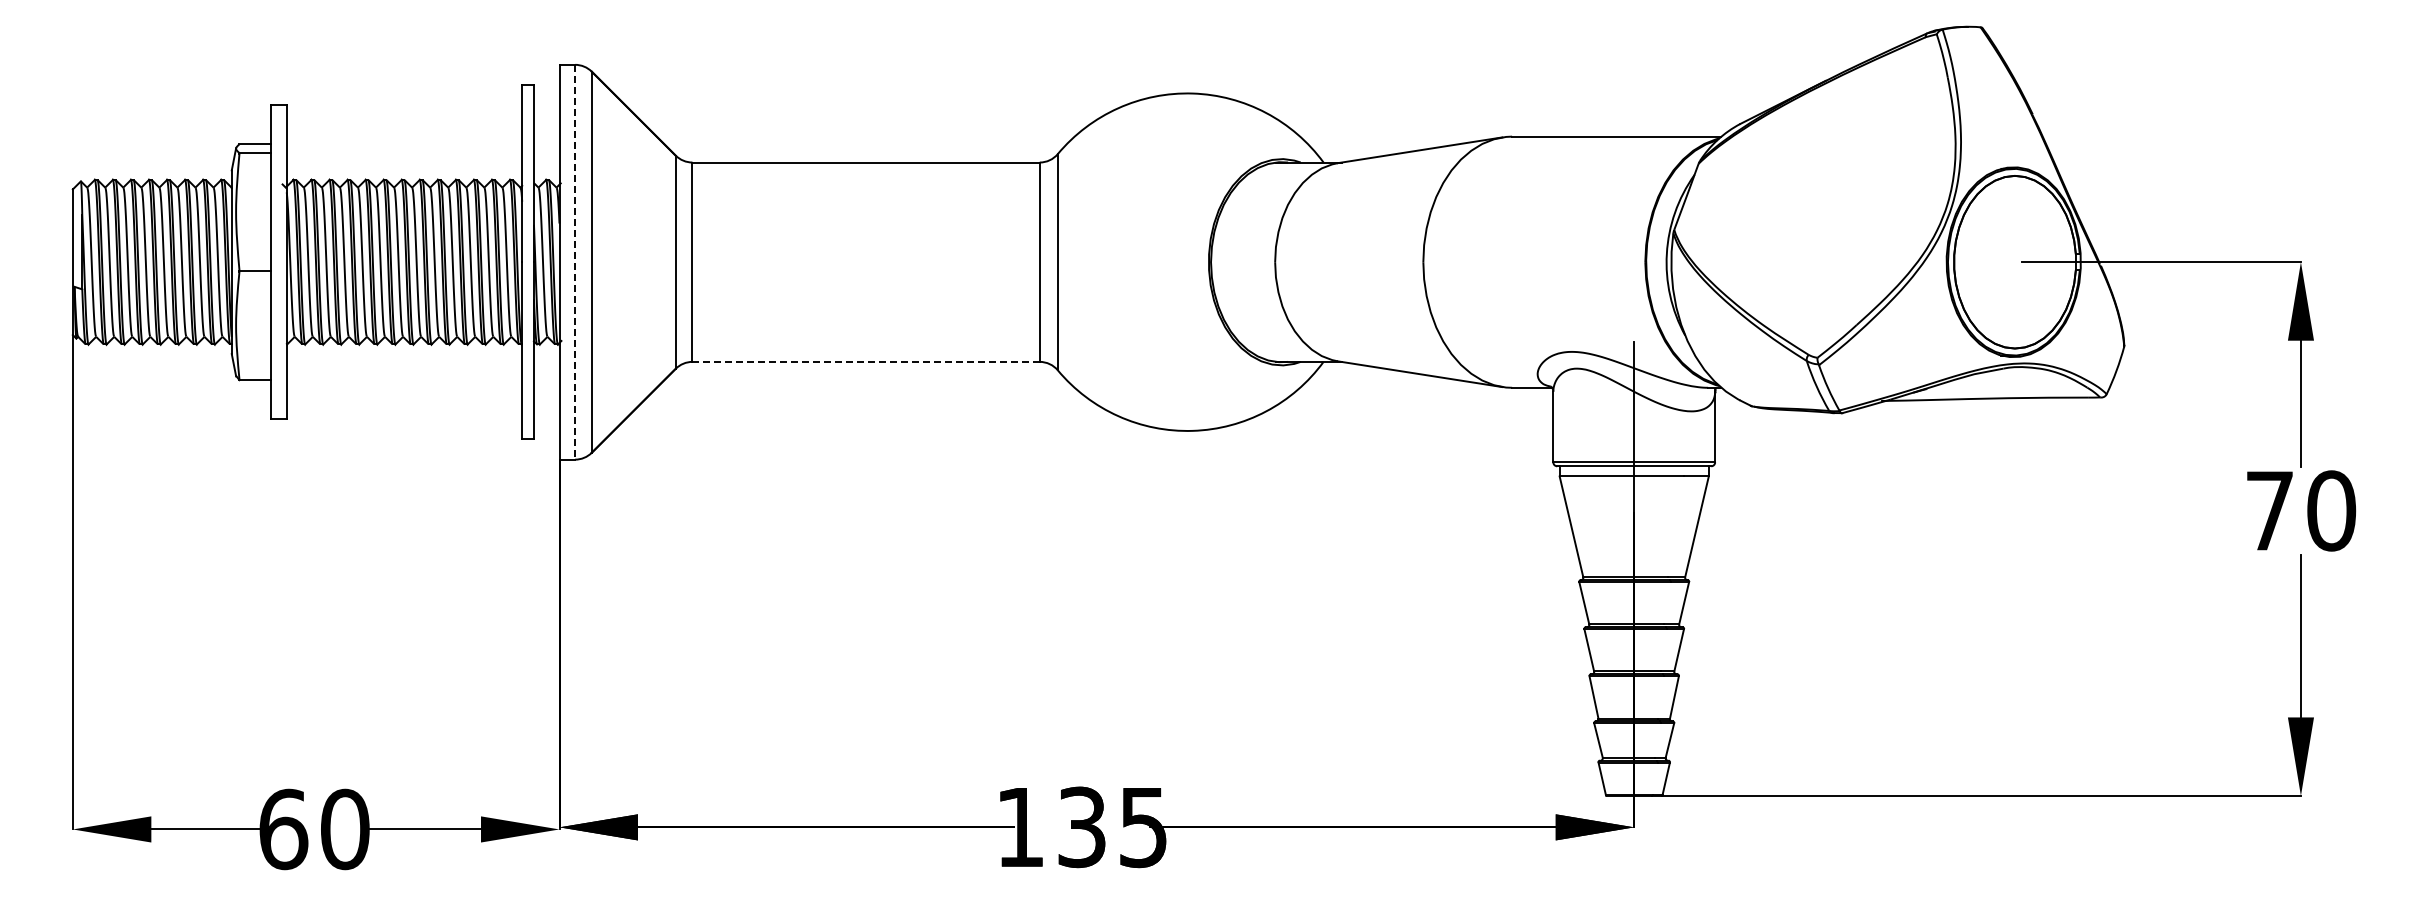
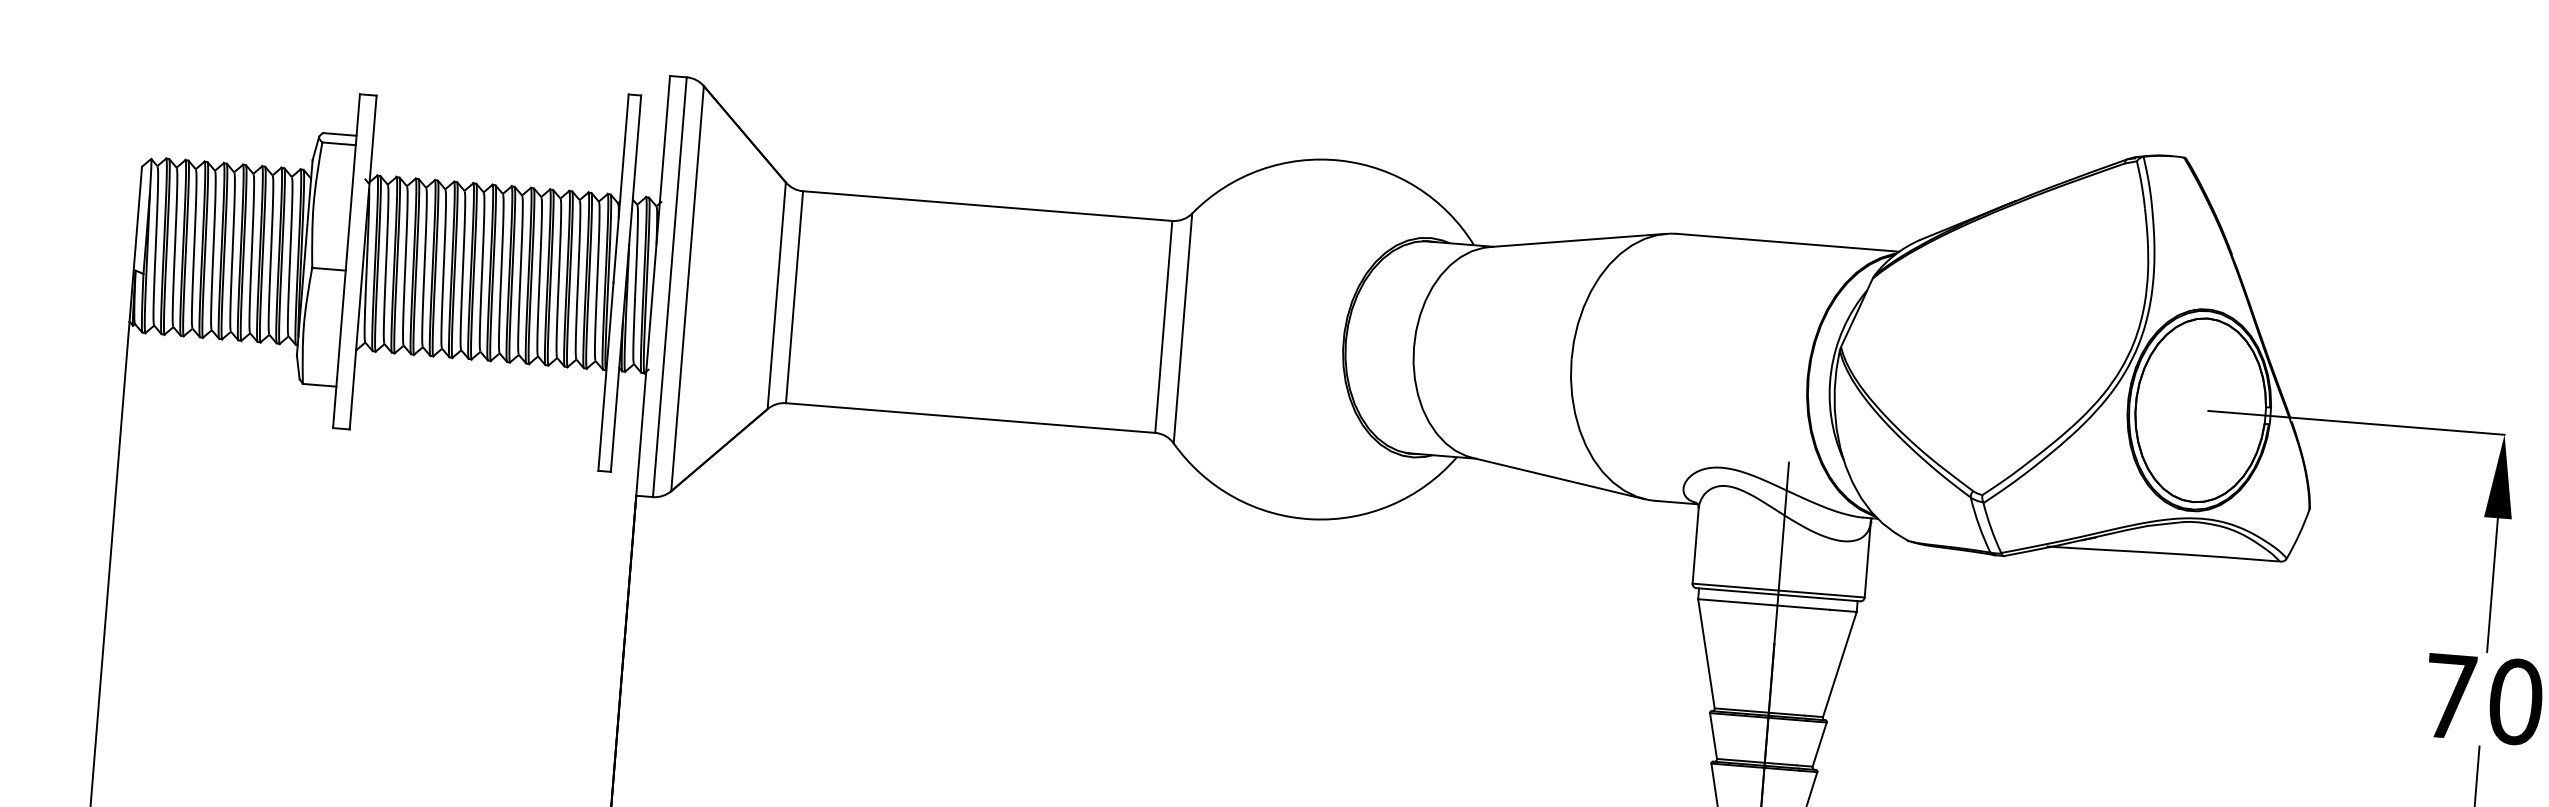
line: (575, 262) -> (670, 287), dashed -> solid
line: (866, 361) -> (971, 417), dashed -> solid

